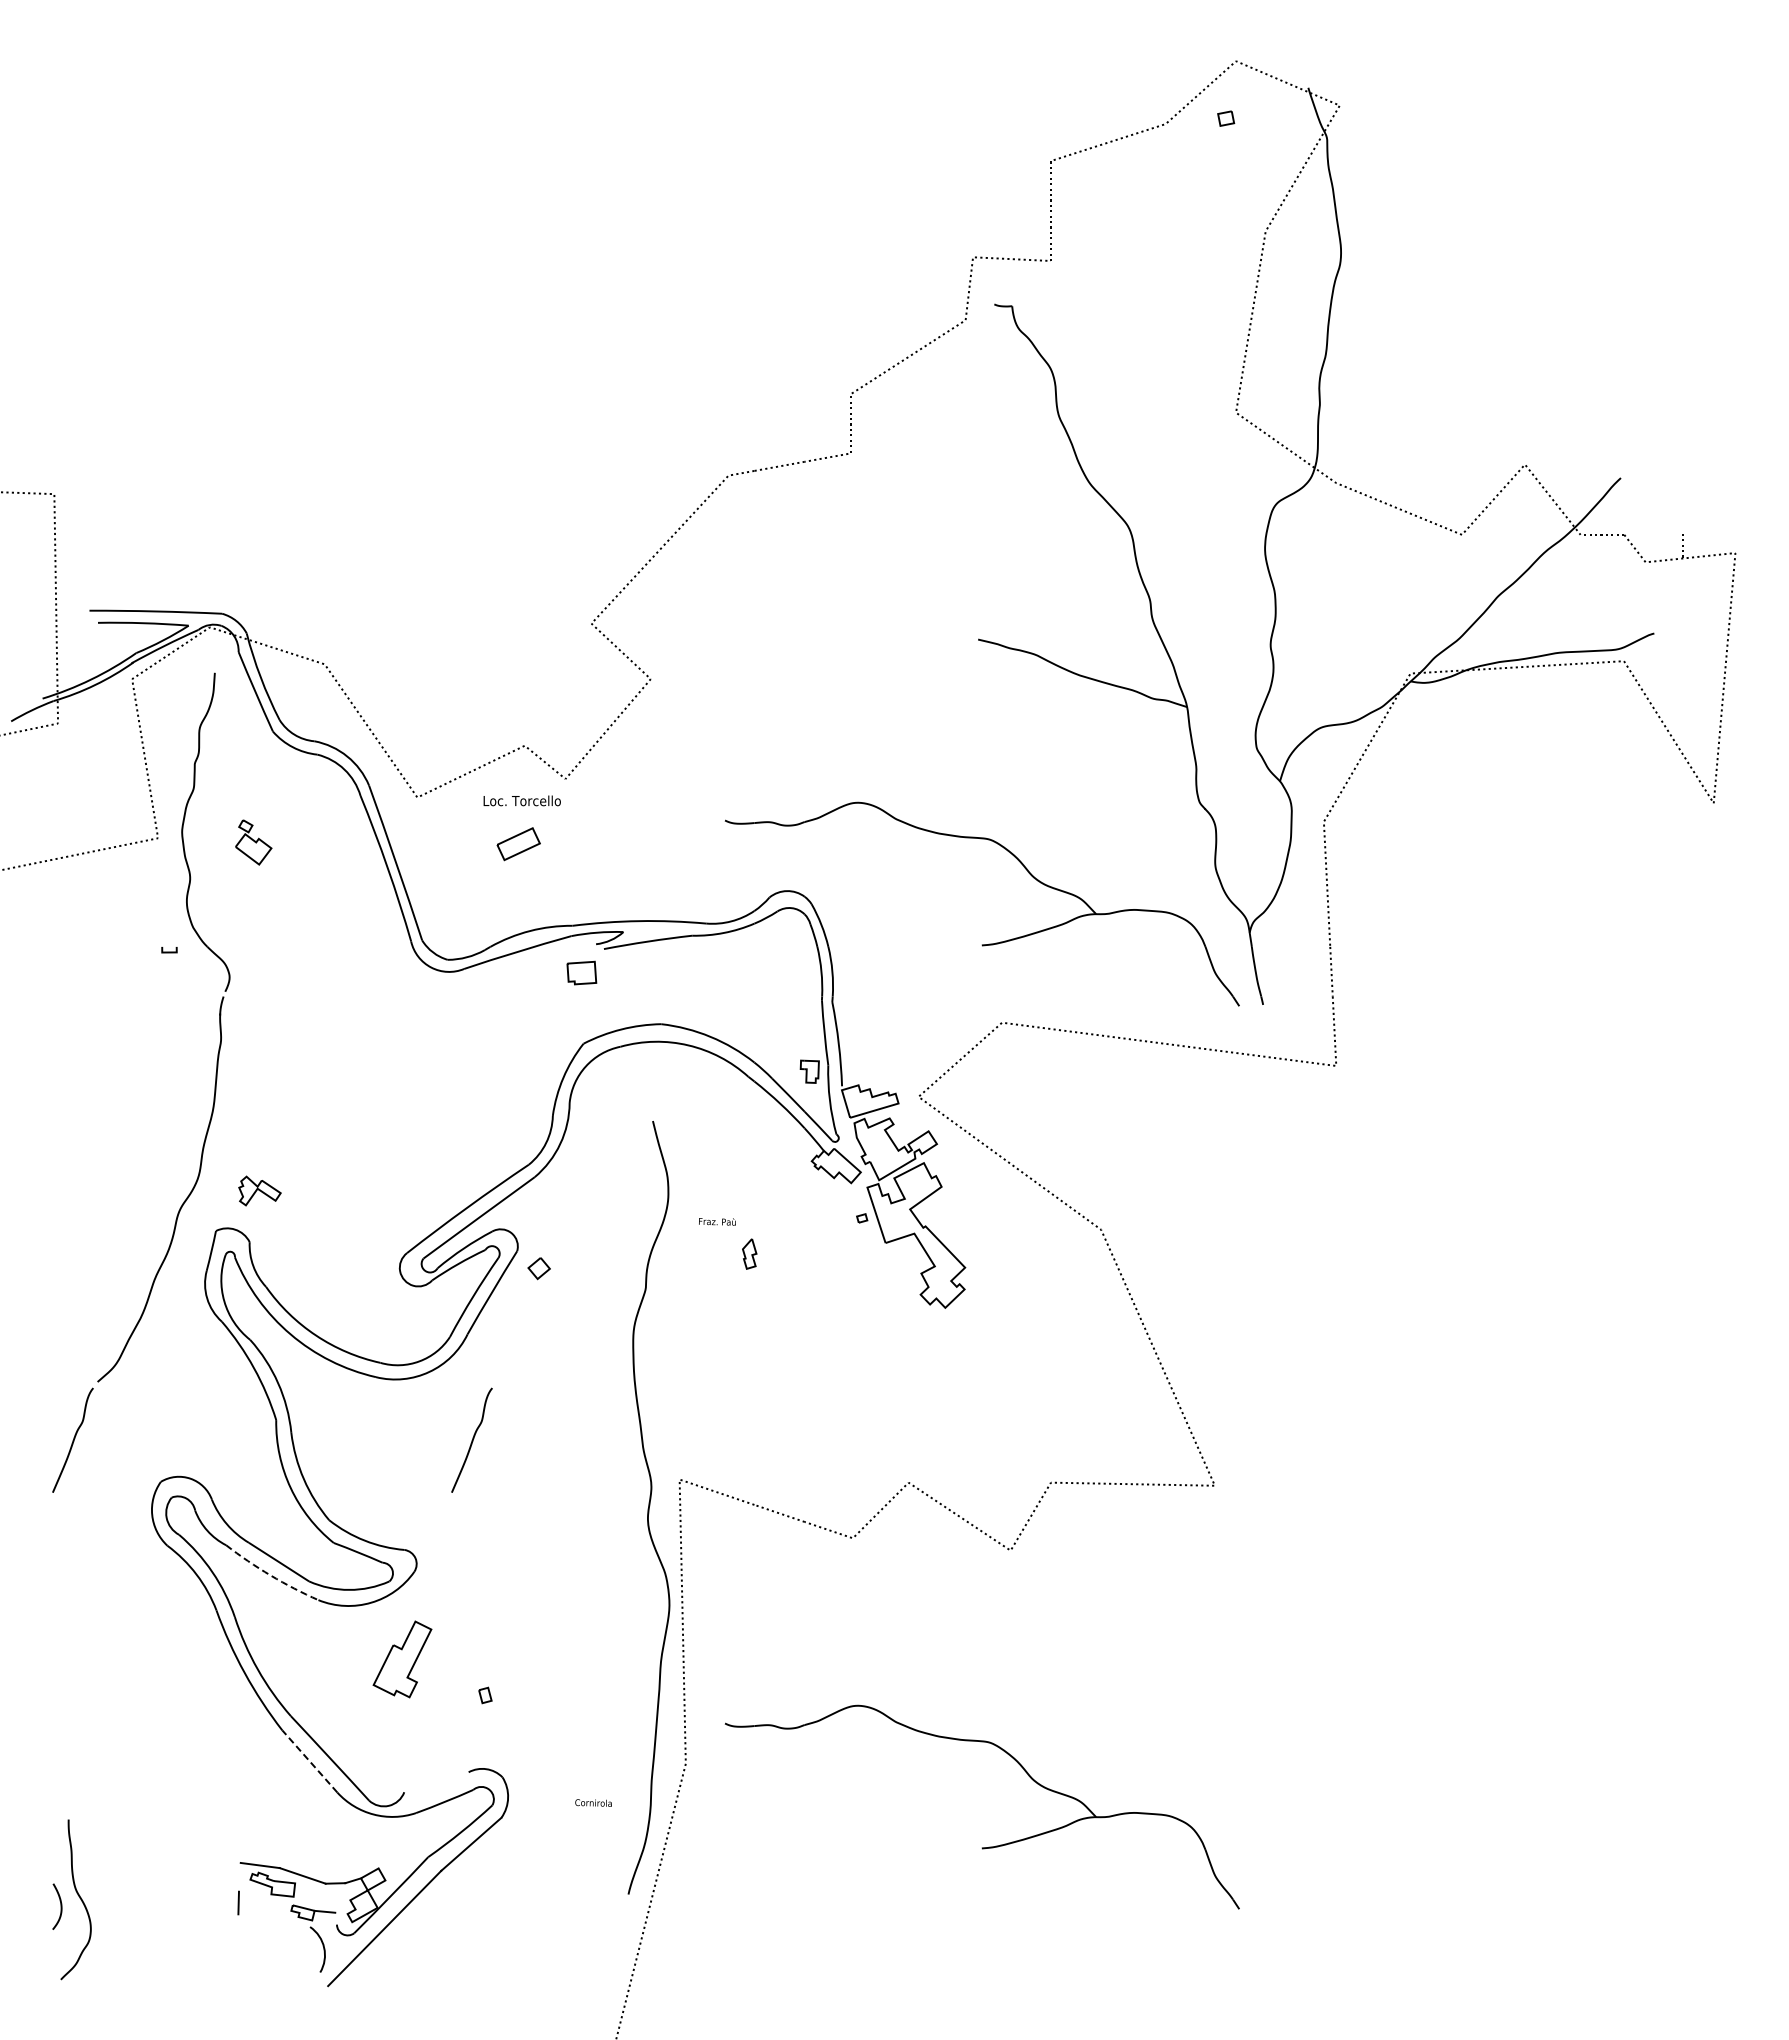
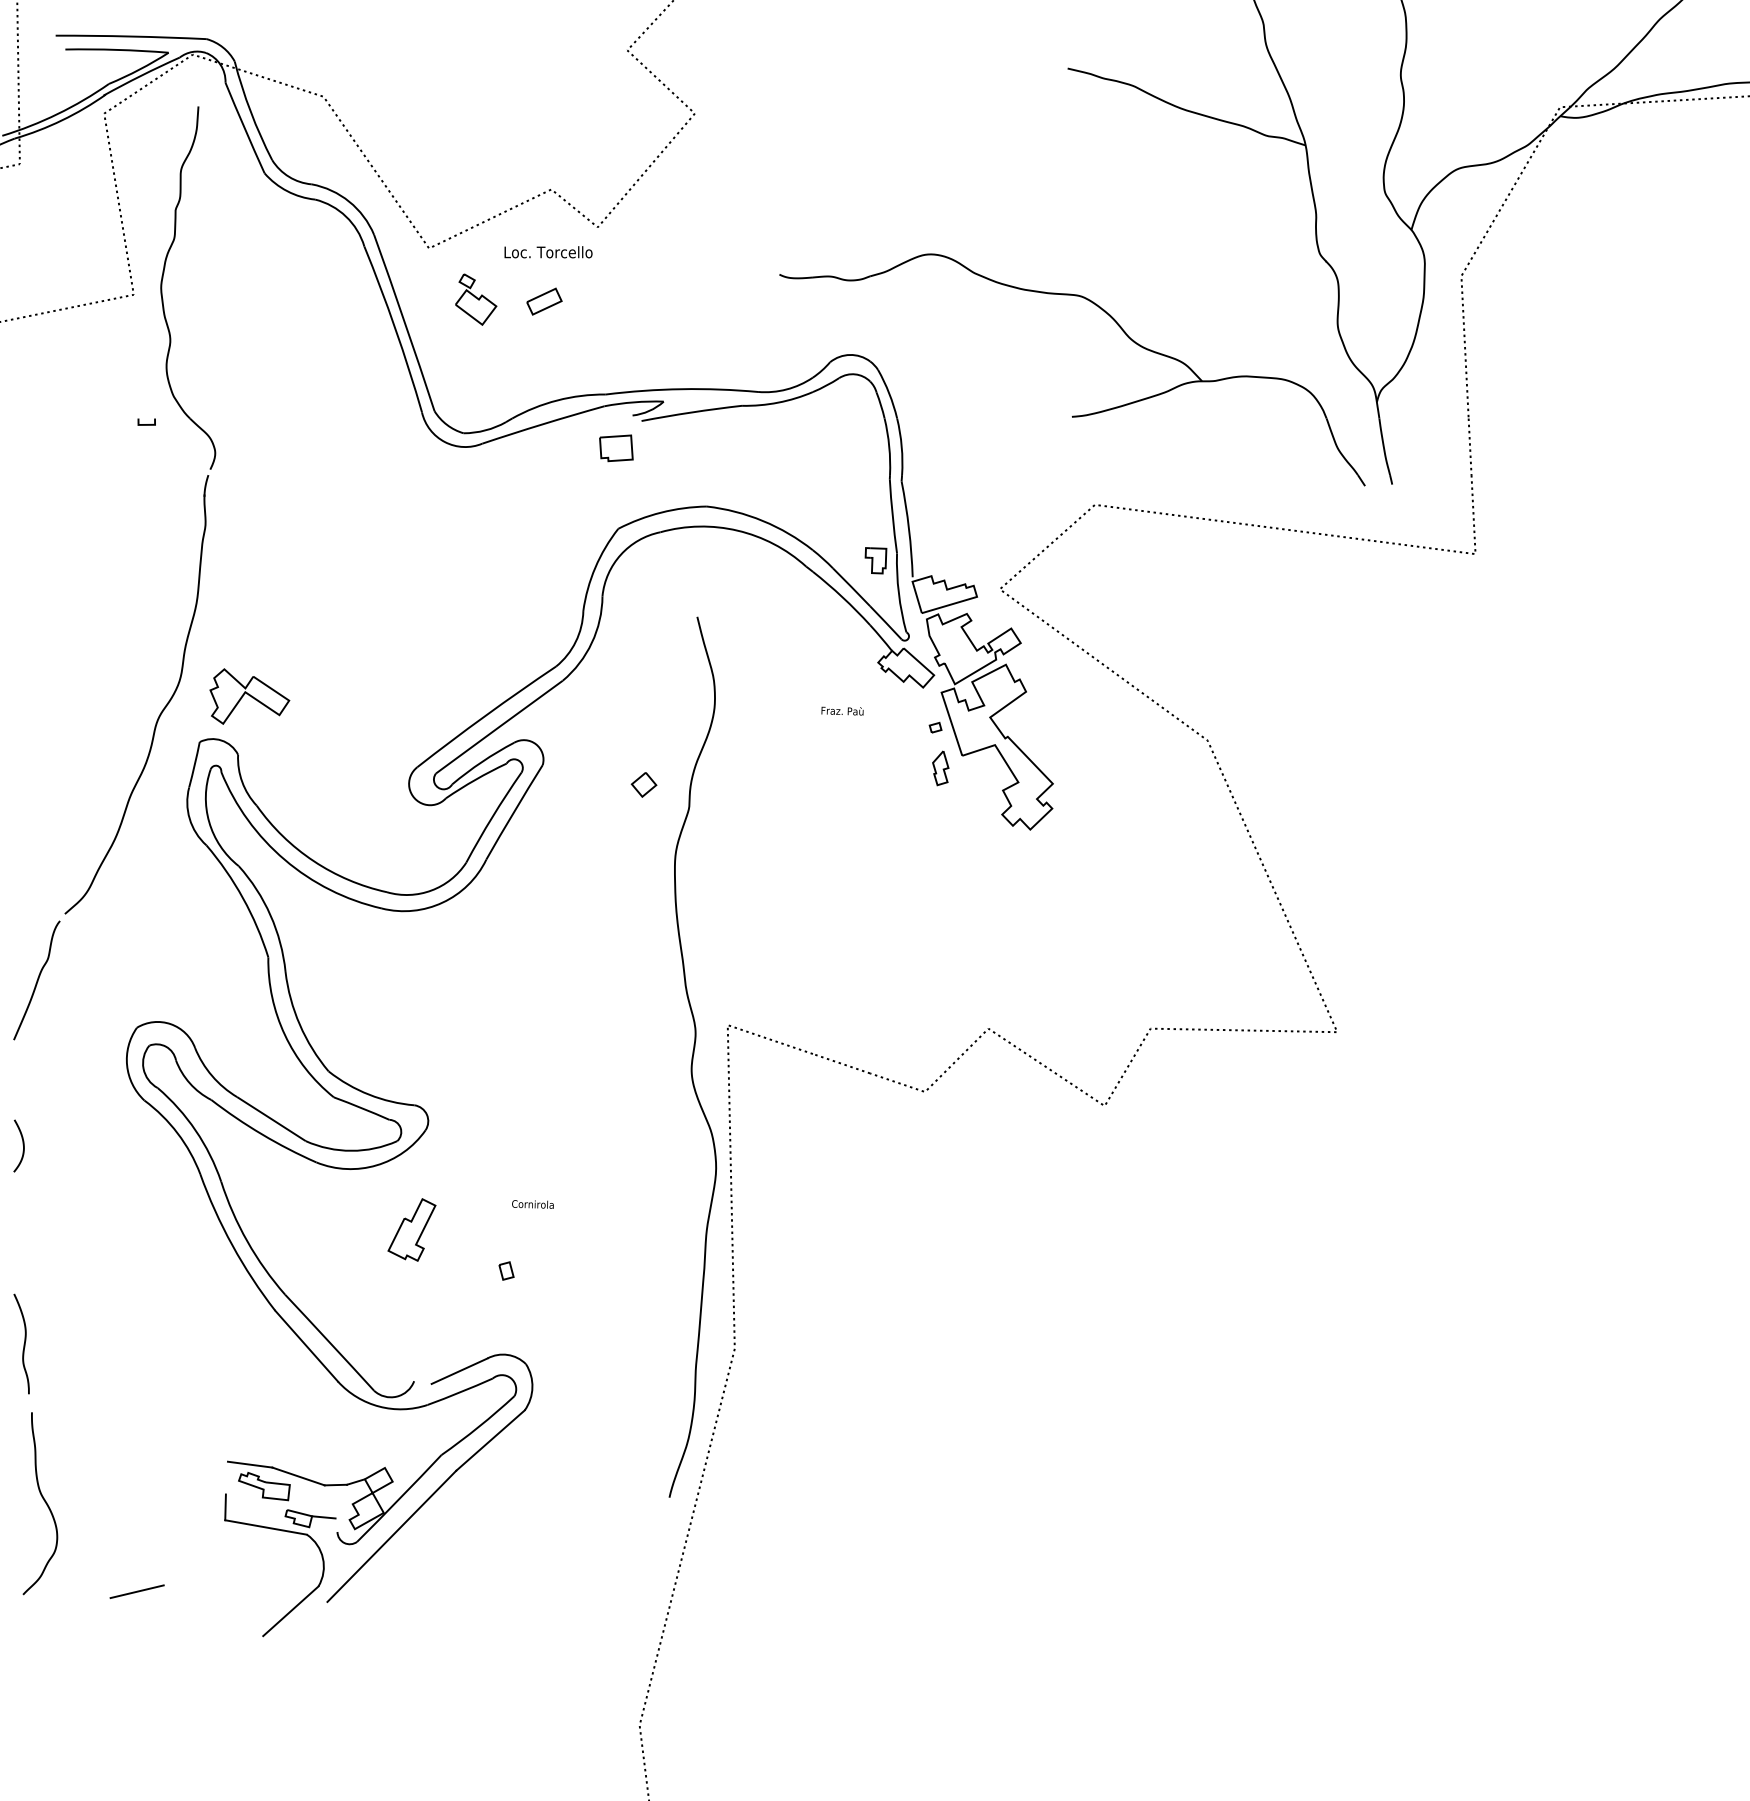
part: (253, 842) -> (475, 299), moved
part: (518, 844) -> (544, 301), size x0.71
part: (259, 1190) -> (249, 695), size x1.67
text: (717, 1221) -> (842, 710), moved
part: (749, 1253) -> (940, 767), moved
part: (538, 1268) -> (643, 784), moved
curve: (472, 1439) -> (491, 979), removed
arc: (270, 1575) -> (261, 1134), dashed -> solid
part: (401, 1659) -> (410, 1230), size x0.71
curve: (61, 1759) -> (23, 1343), added
line: (309, 1761) -> (306, 1346), dashed -> solid
line: (443, 1783) -> (458, 1371), added
text: (593, 1802) -> (532, 1203), moved
part: (989, 1846) -> (1080, 1443), removed
curve: (60, 1906) -> (22, 1145), moved
line: (274, 1920) -> (266, 1527), added
line: (160, 1976) -> (136, 1591), added
line: (295, 1994) -> (290, 1611), added

